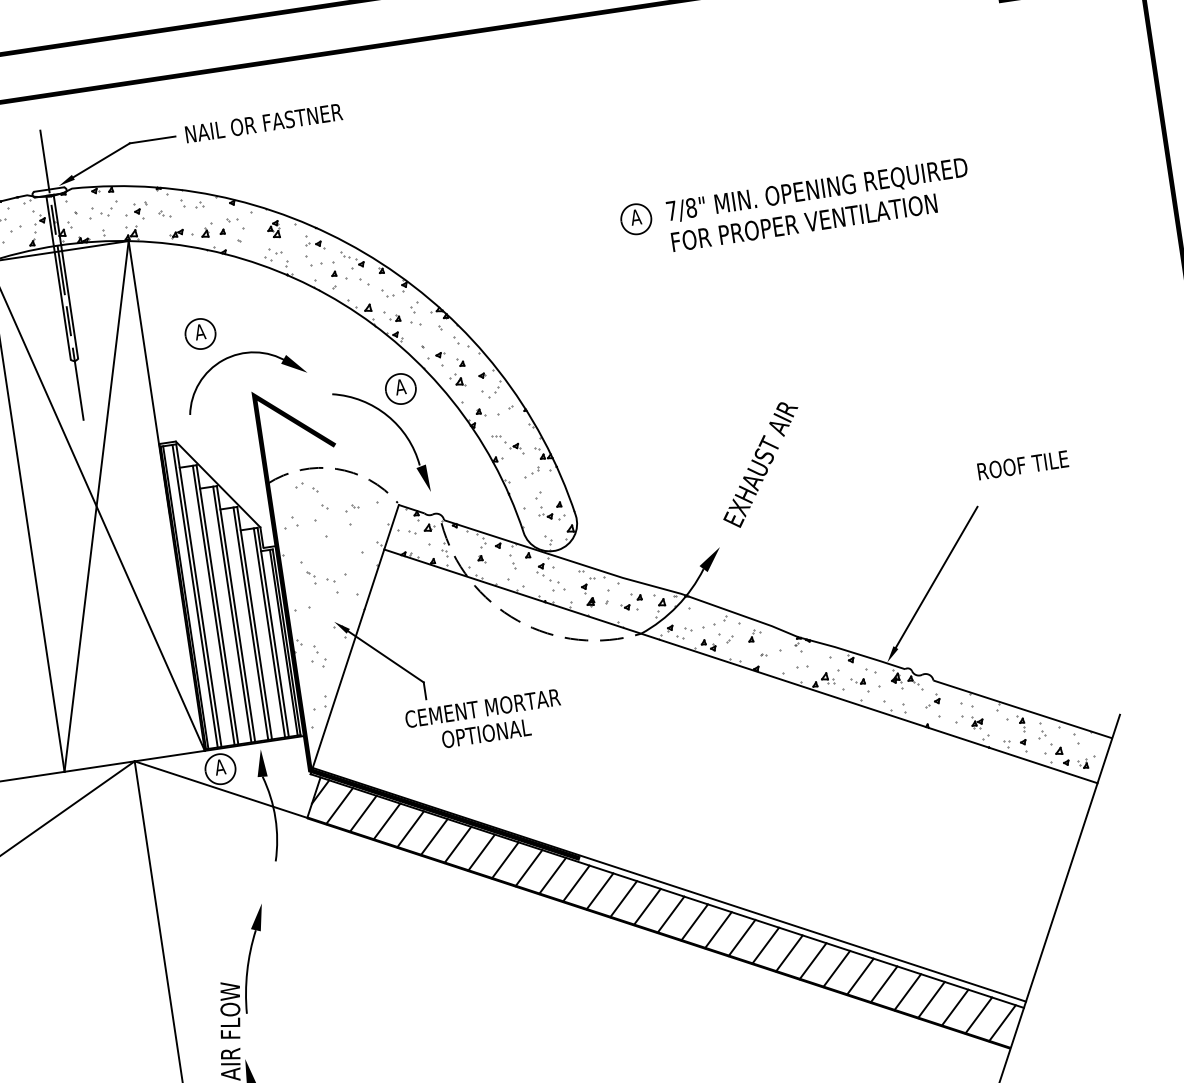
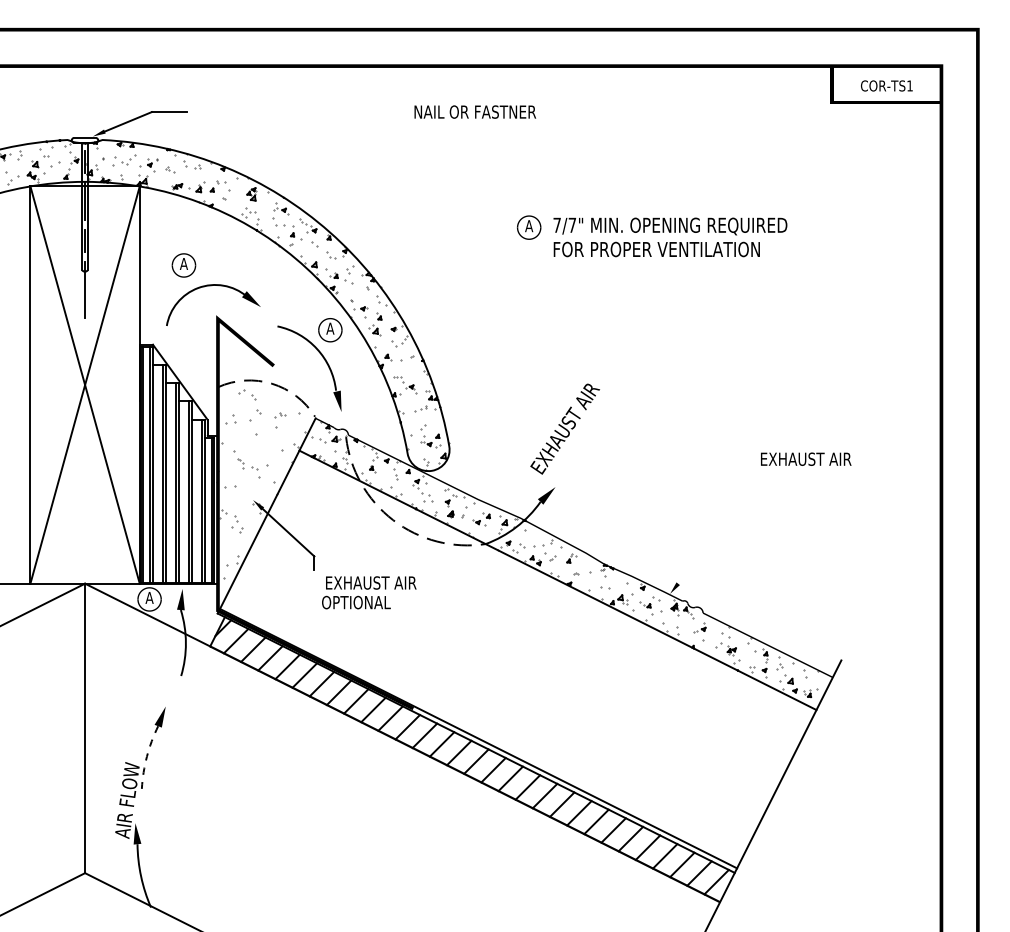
text: (264, 122) -> (475, 111), moved
line: (45, 161) -> (85, 116), removed
text: (691, 206) -> (572, 224), 7/8" -> 7/7"
text: (1036, 462) -> (806, 458), ROOF TILE -> EXHAUST AIR
text: (759, 464) -> (564, 428), moved
line: (936, 576) -> (717, 534), removed
text: (476, 708) -> (351, 582), CEMENT MORTAR -> EXHAUST AIR
line: (246, 971) -> (146, 756), solid -> dashed

